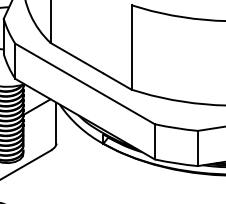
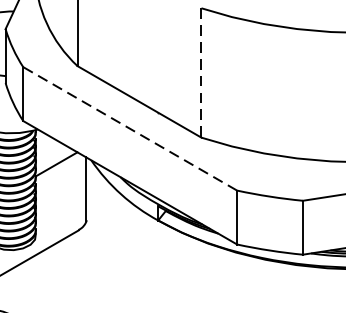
line: (131, 47) -> (201, 72), solid -> dashed
line: (85, 83) -> (130, 128), solid -> dashed

